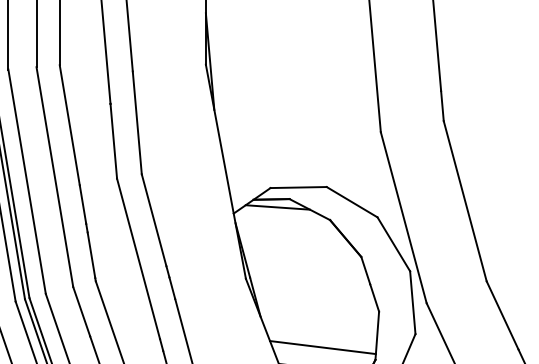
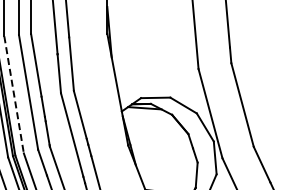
line: (27, 182) -> (14, 95), solid -> dashed
line: (321, 345) -> (167, 180), removed

